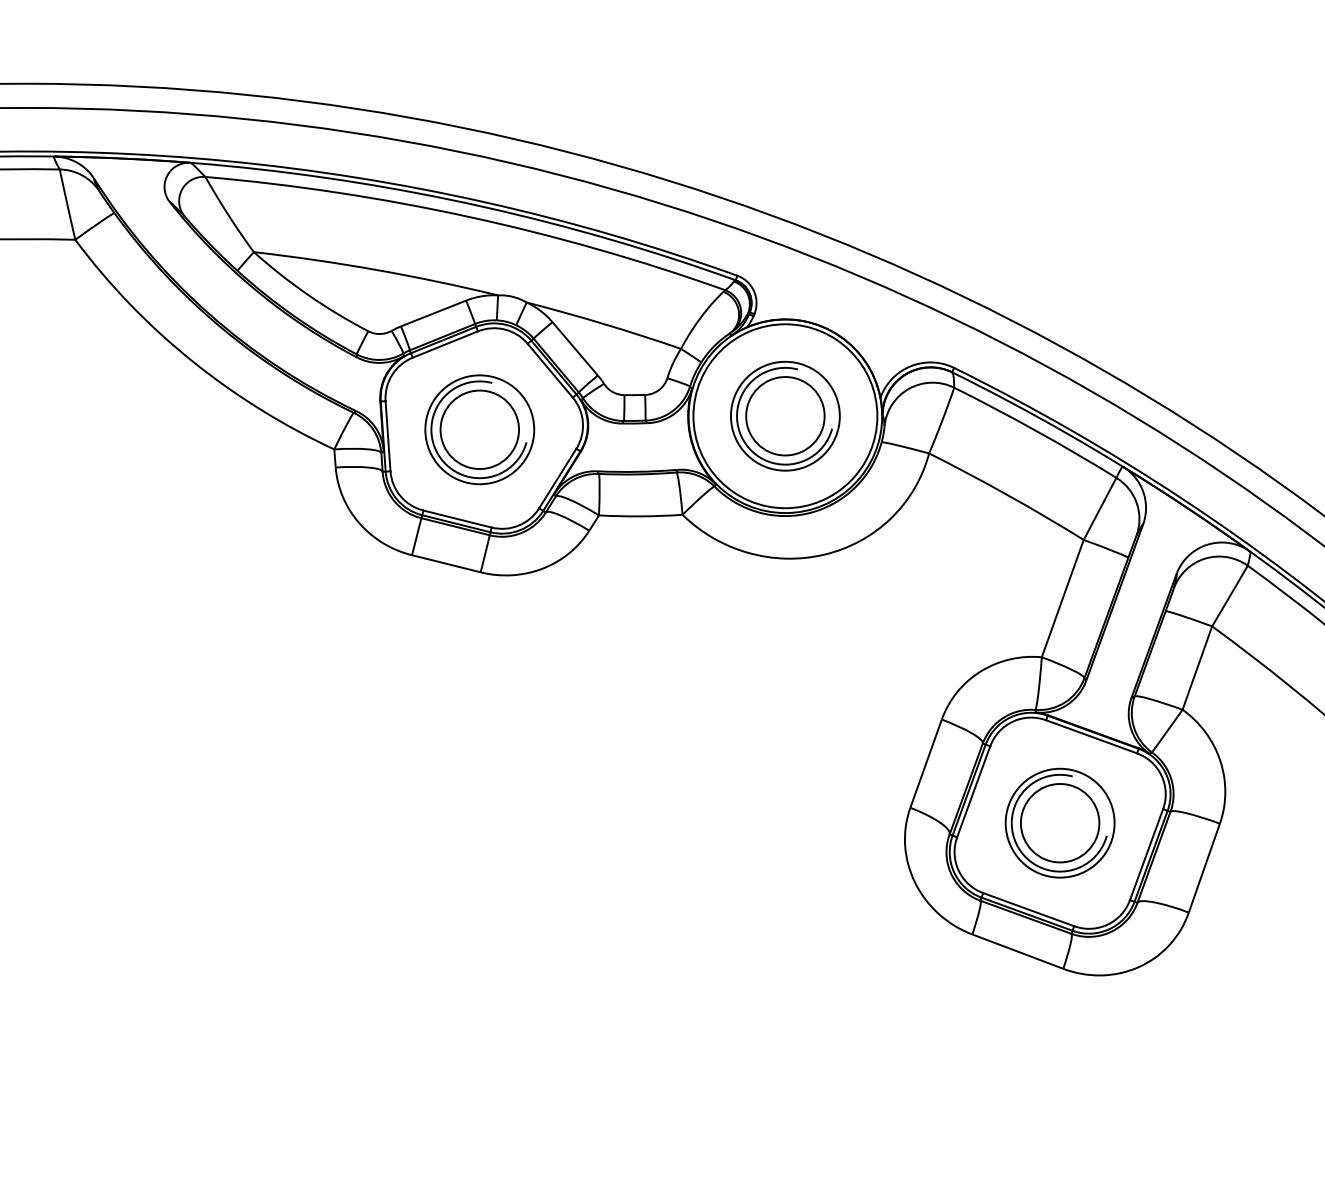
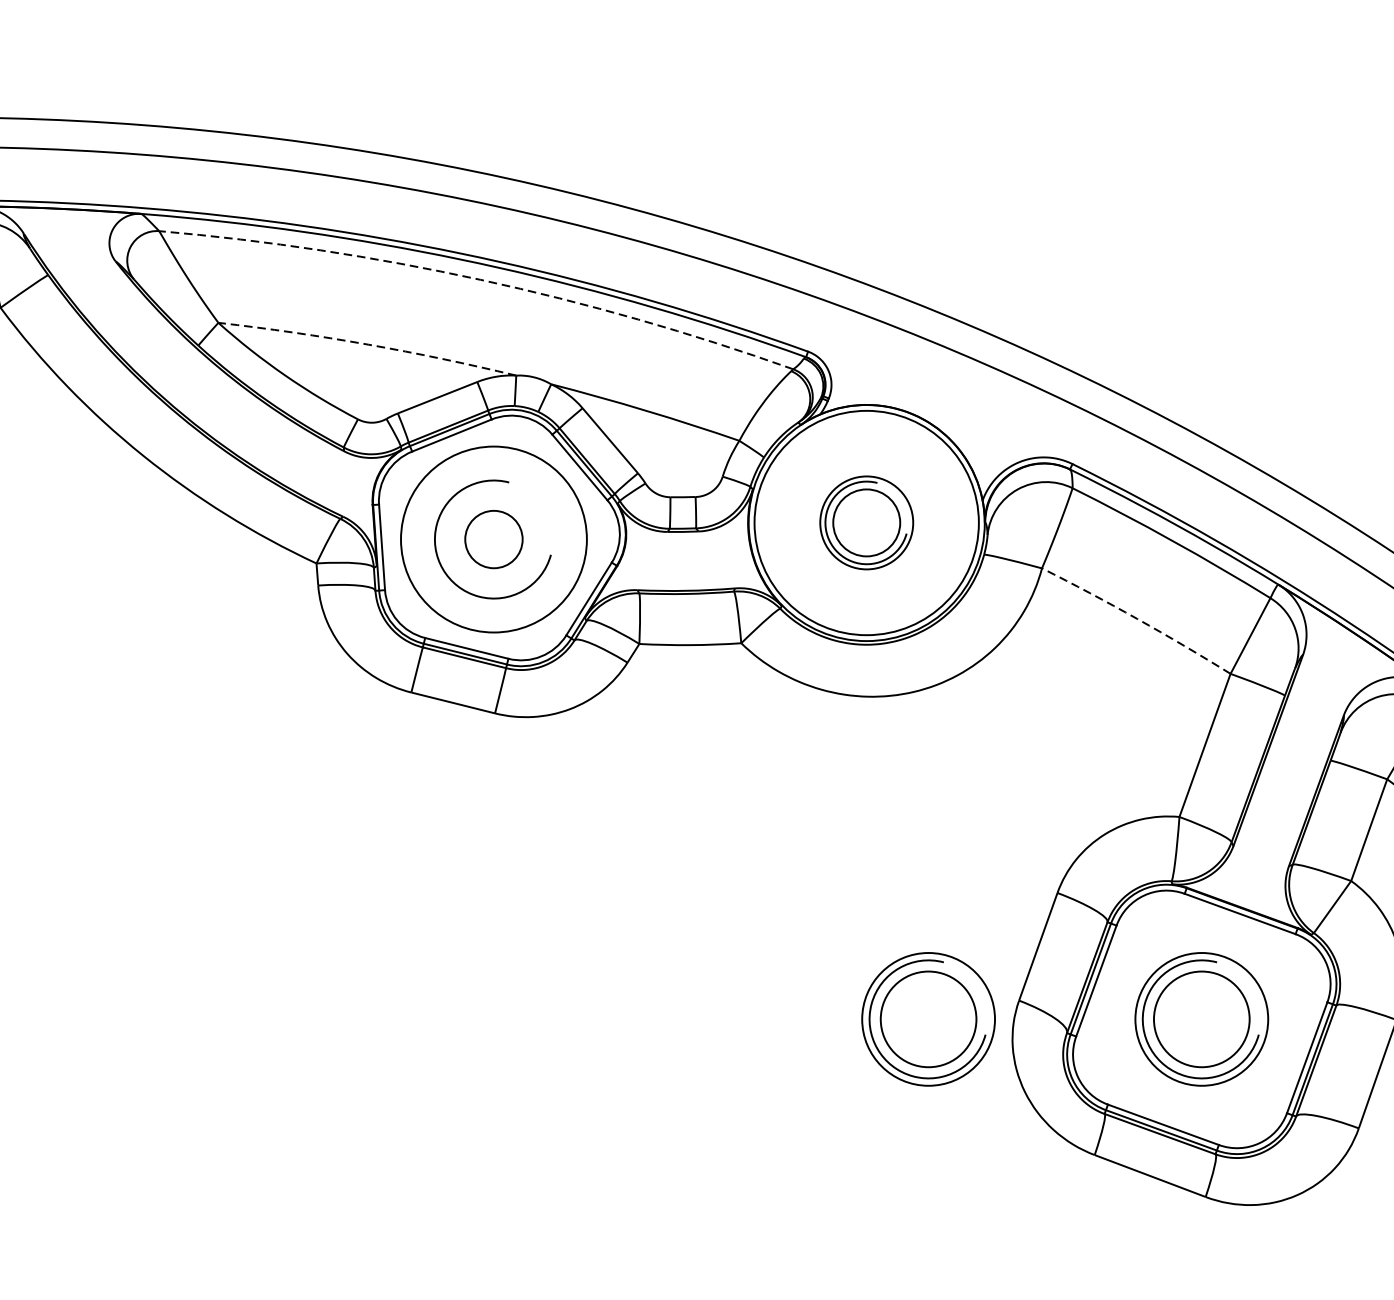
arc: (468, 216) -> (480, 279), solid -> dashed
arc: (376, 269) -> (367, 344), solid -> dashed
part: (785, 415) -> (866, 522), size x0.7
circle: (479, 429) -> (493, 539), size x0.6
circle: (479, 429) -> (493, 539), size x1.4
arc: (1007, 494) -> (1137, 618), solid -> dashed
part: (835, 822) -> (927, 1018), added

